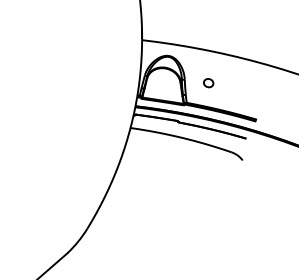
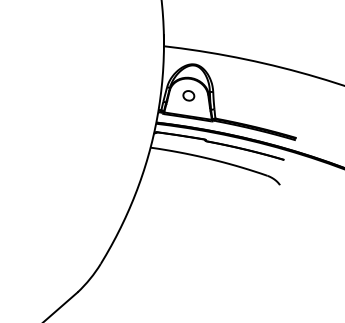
part: (208, 83) -> (188, 96), moved

